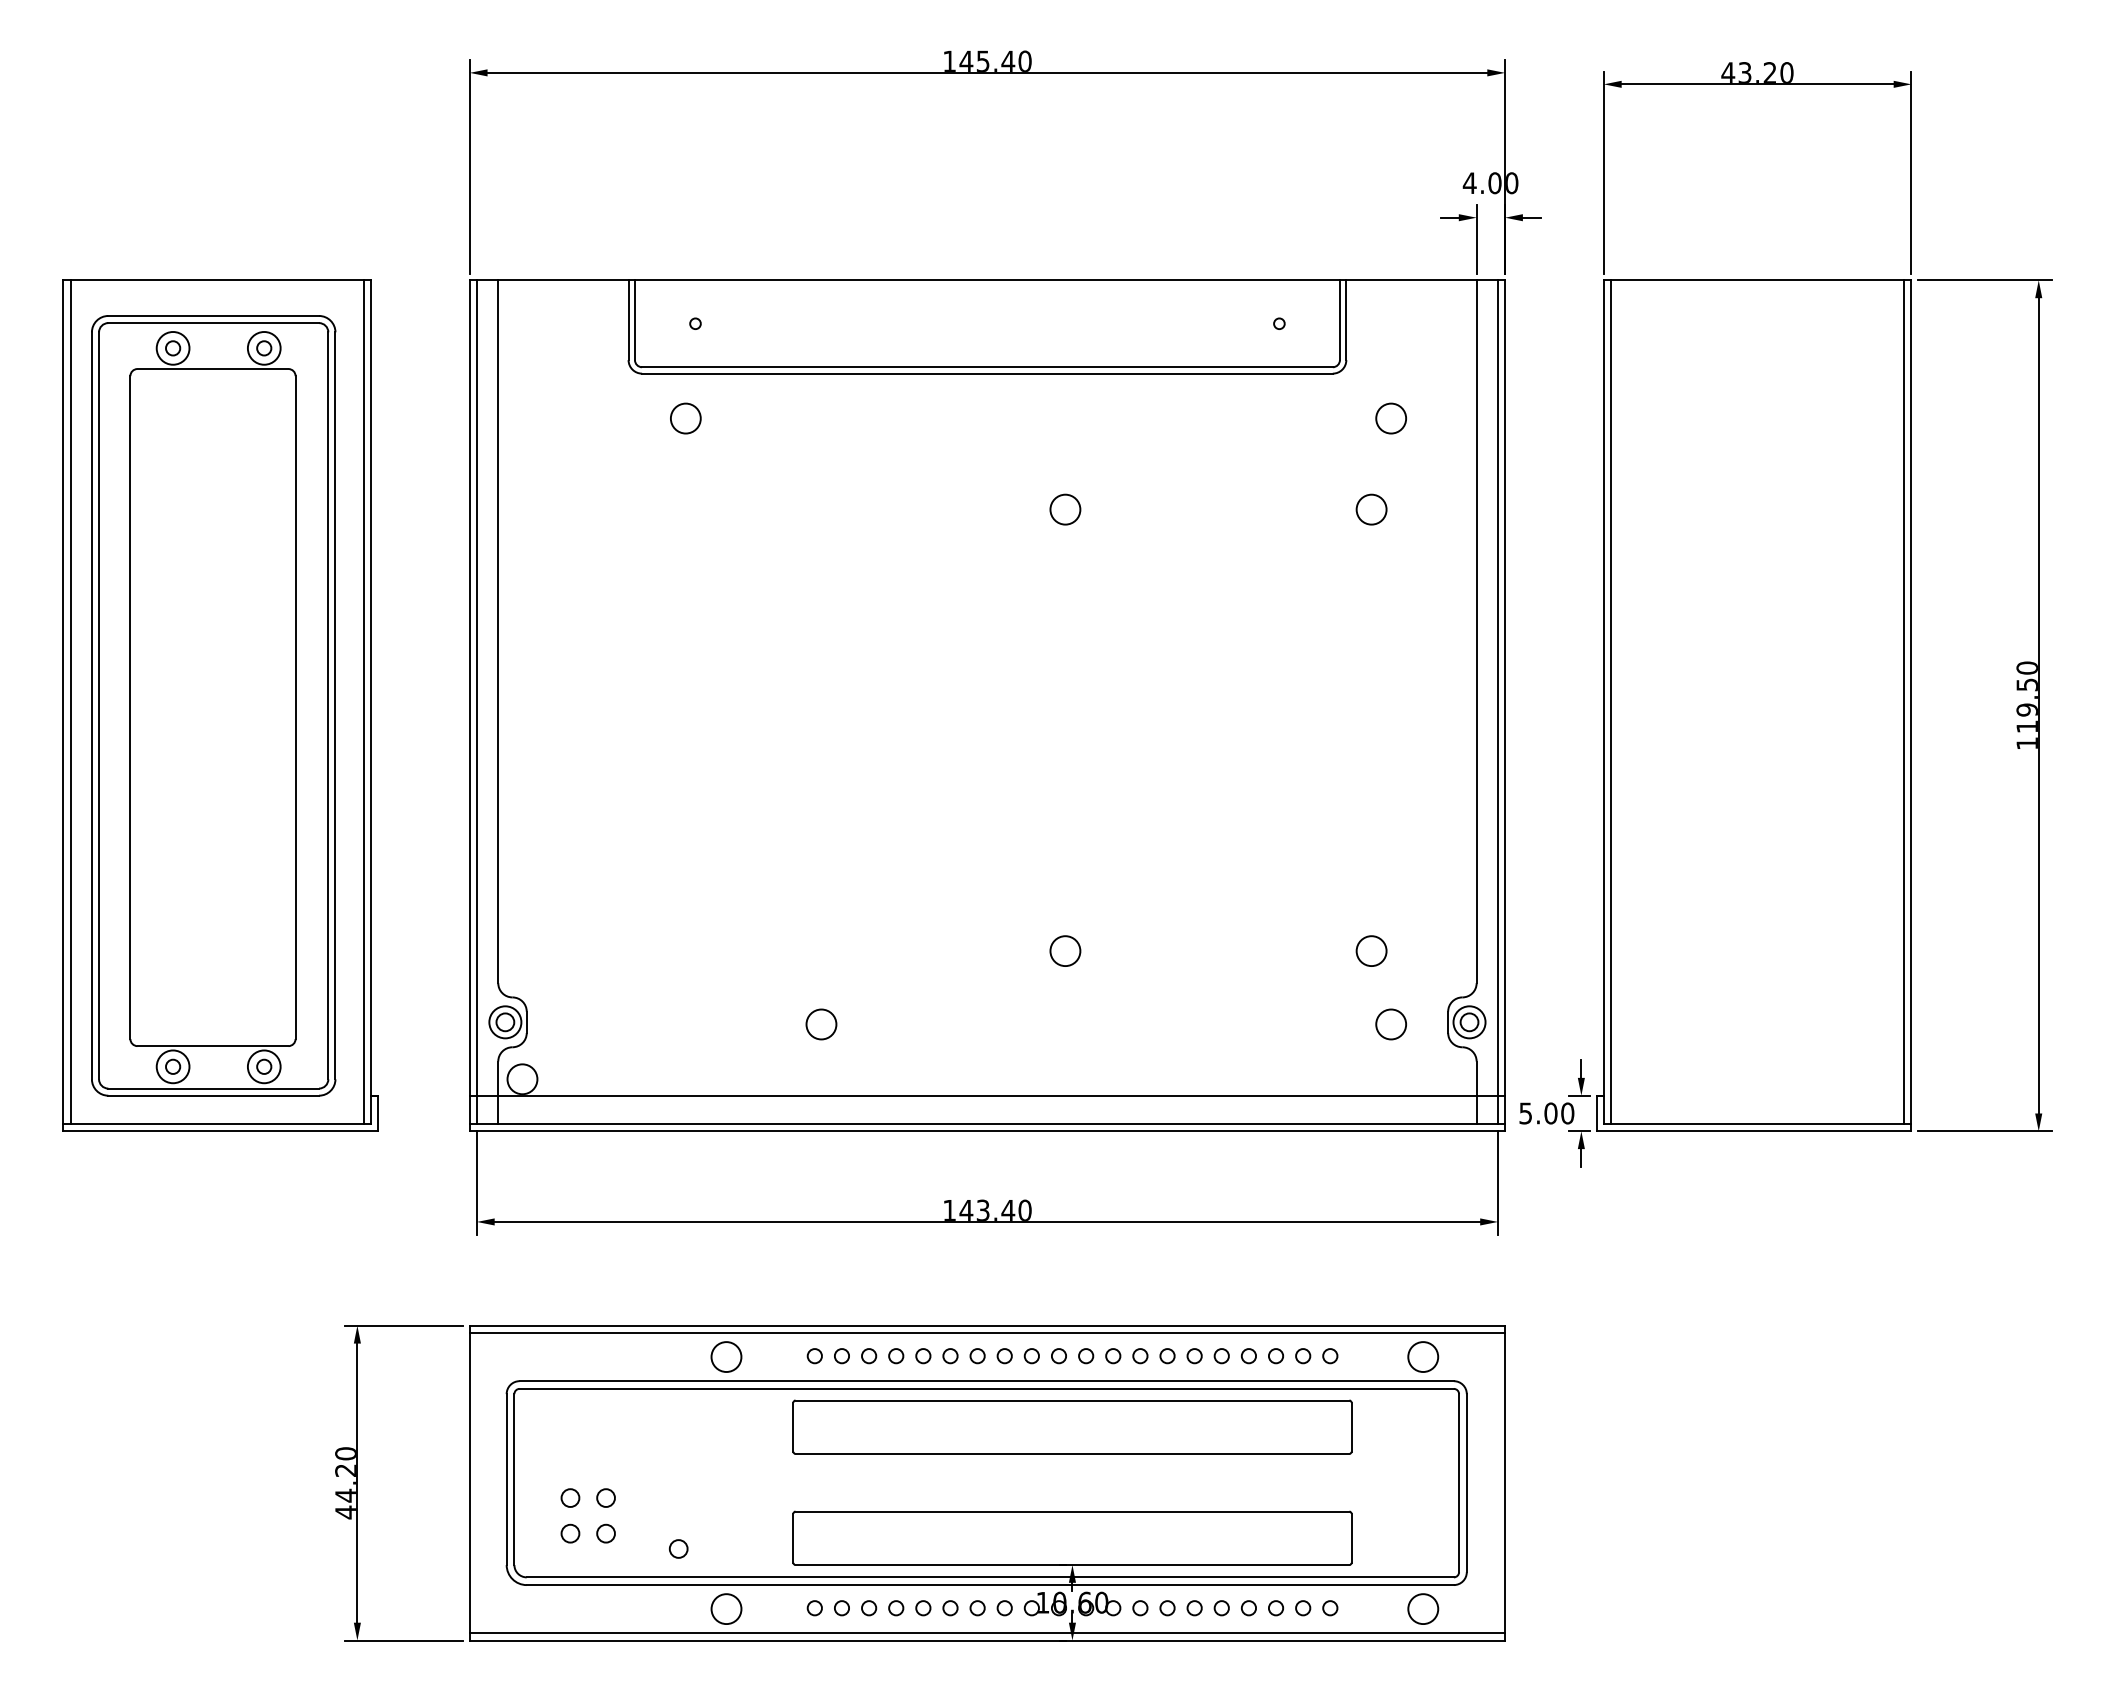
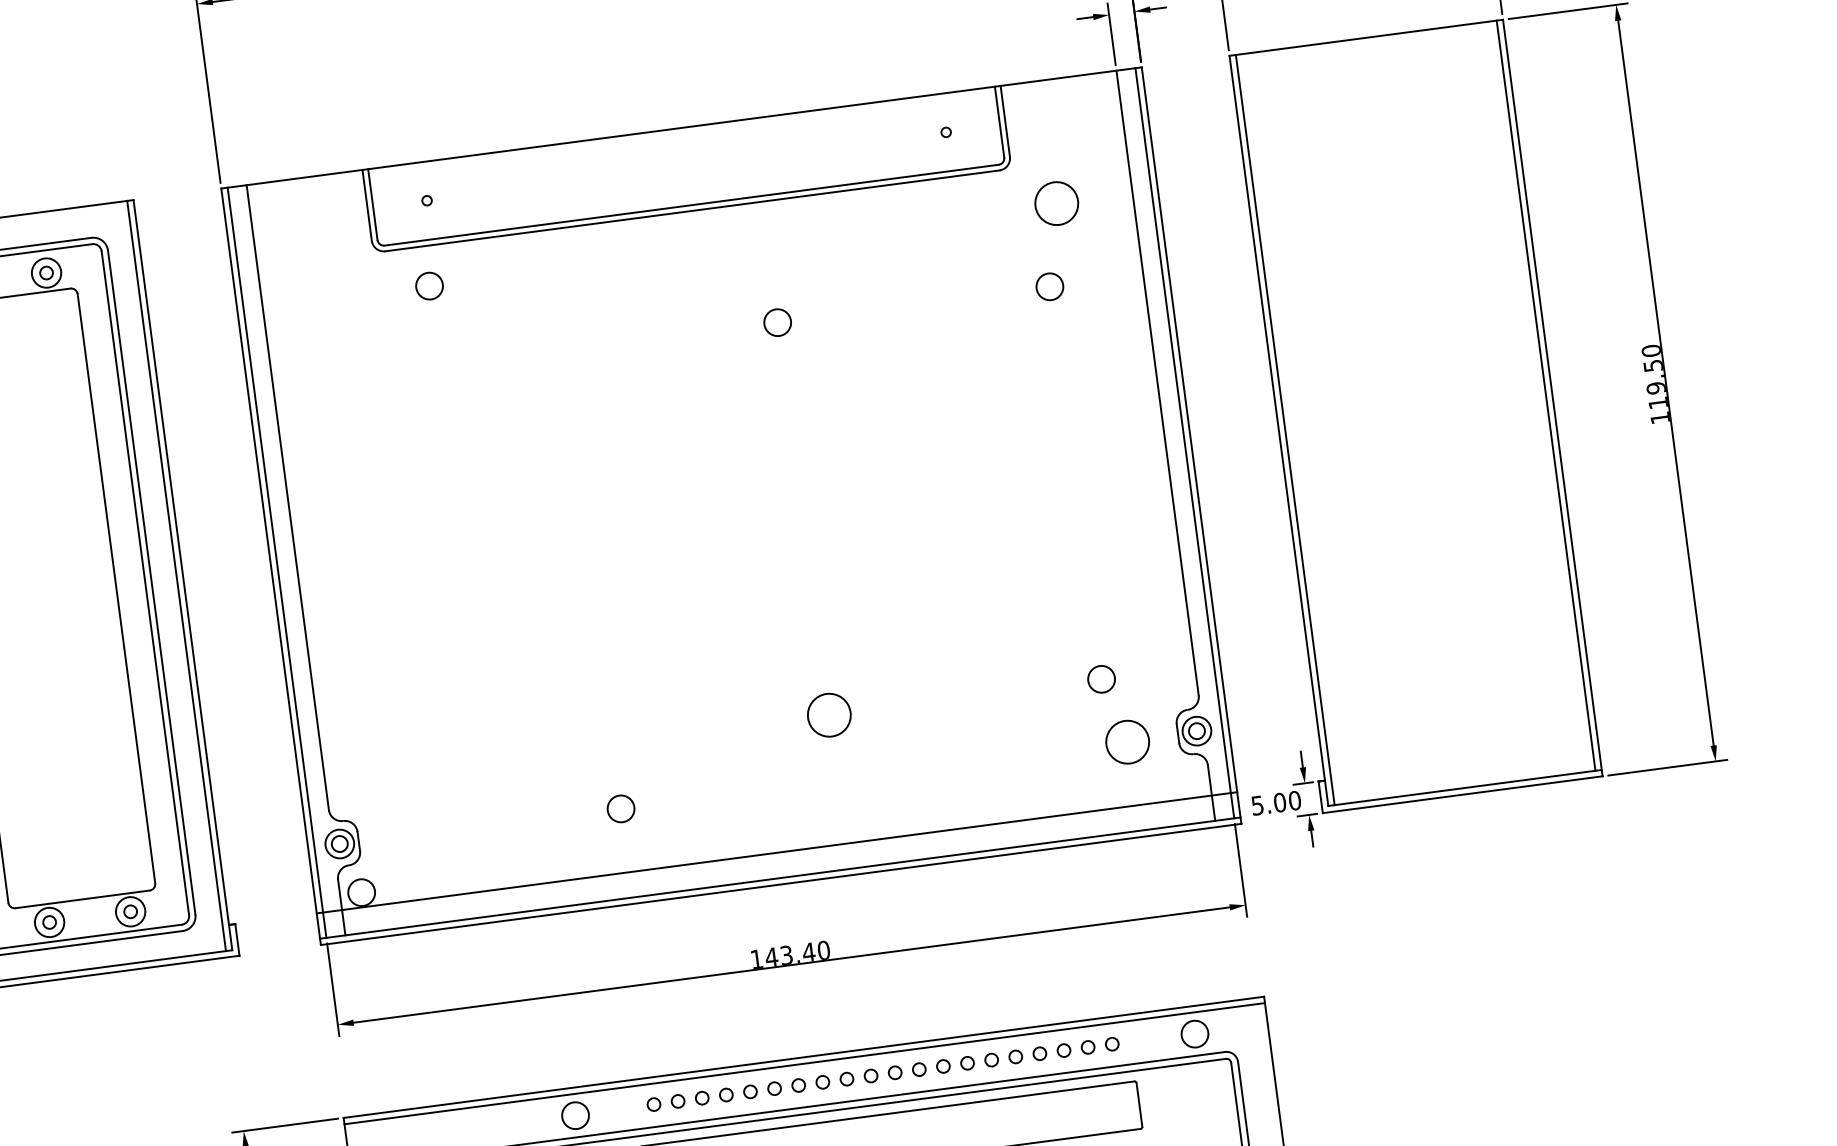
circle: (1390, 418) -> (1056, 203), size x1.6
circle: (1065, 950) -> (829, 714), size x1.6
circle: (1390, 1024) -> (1126, 742), size x1.6

